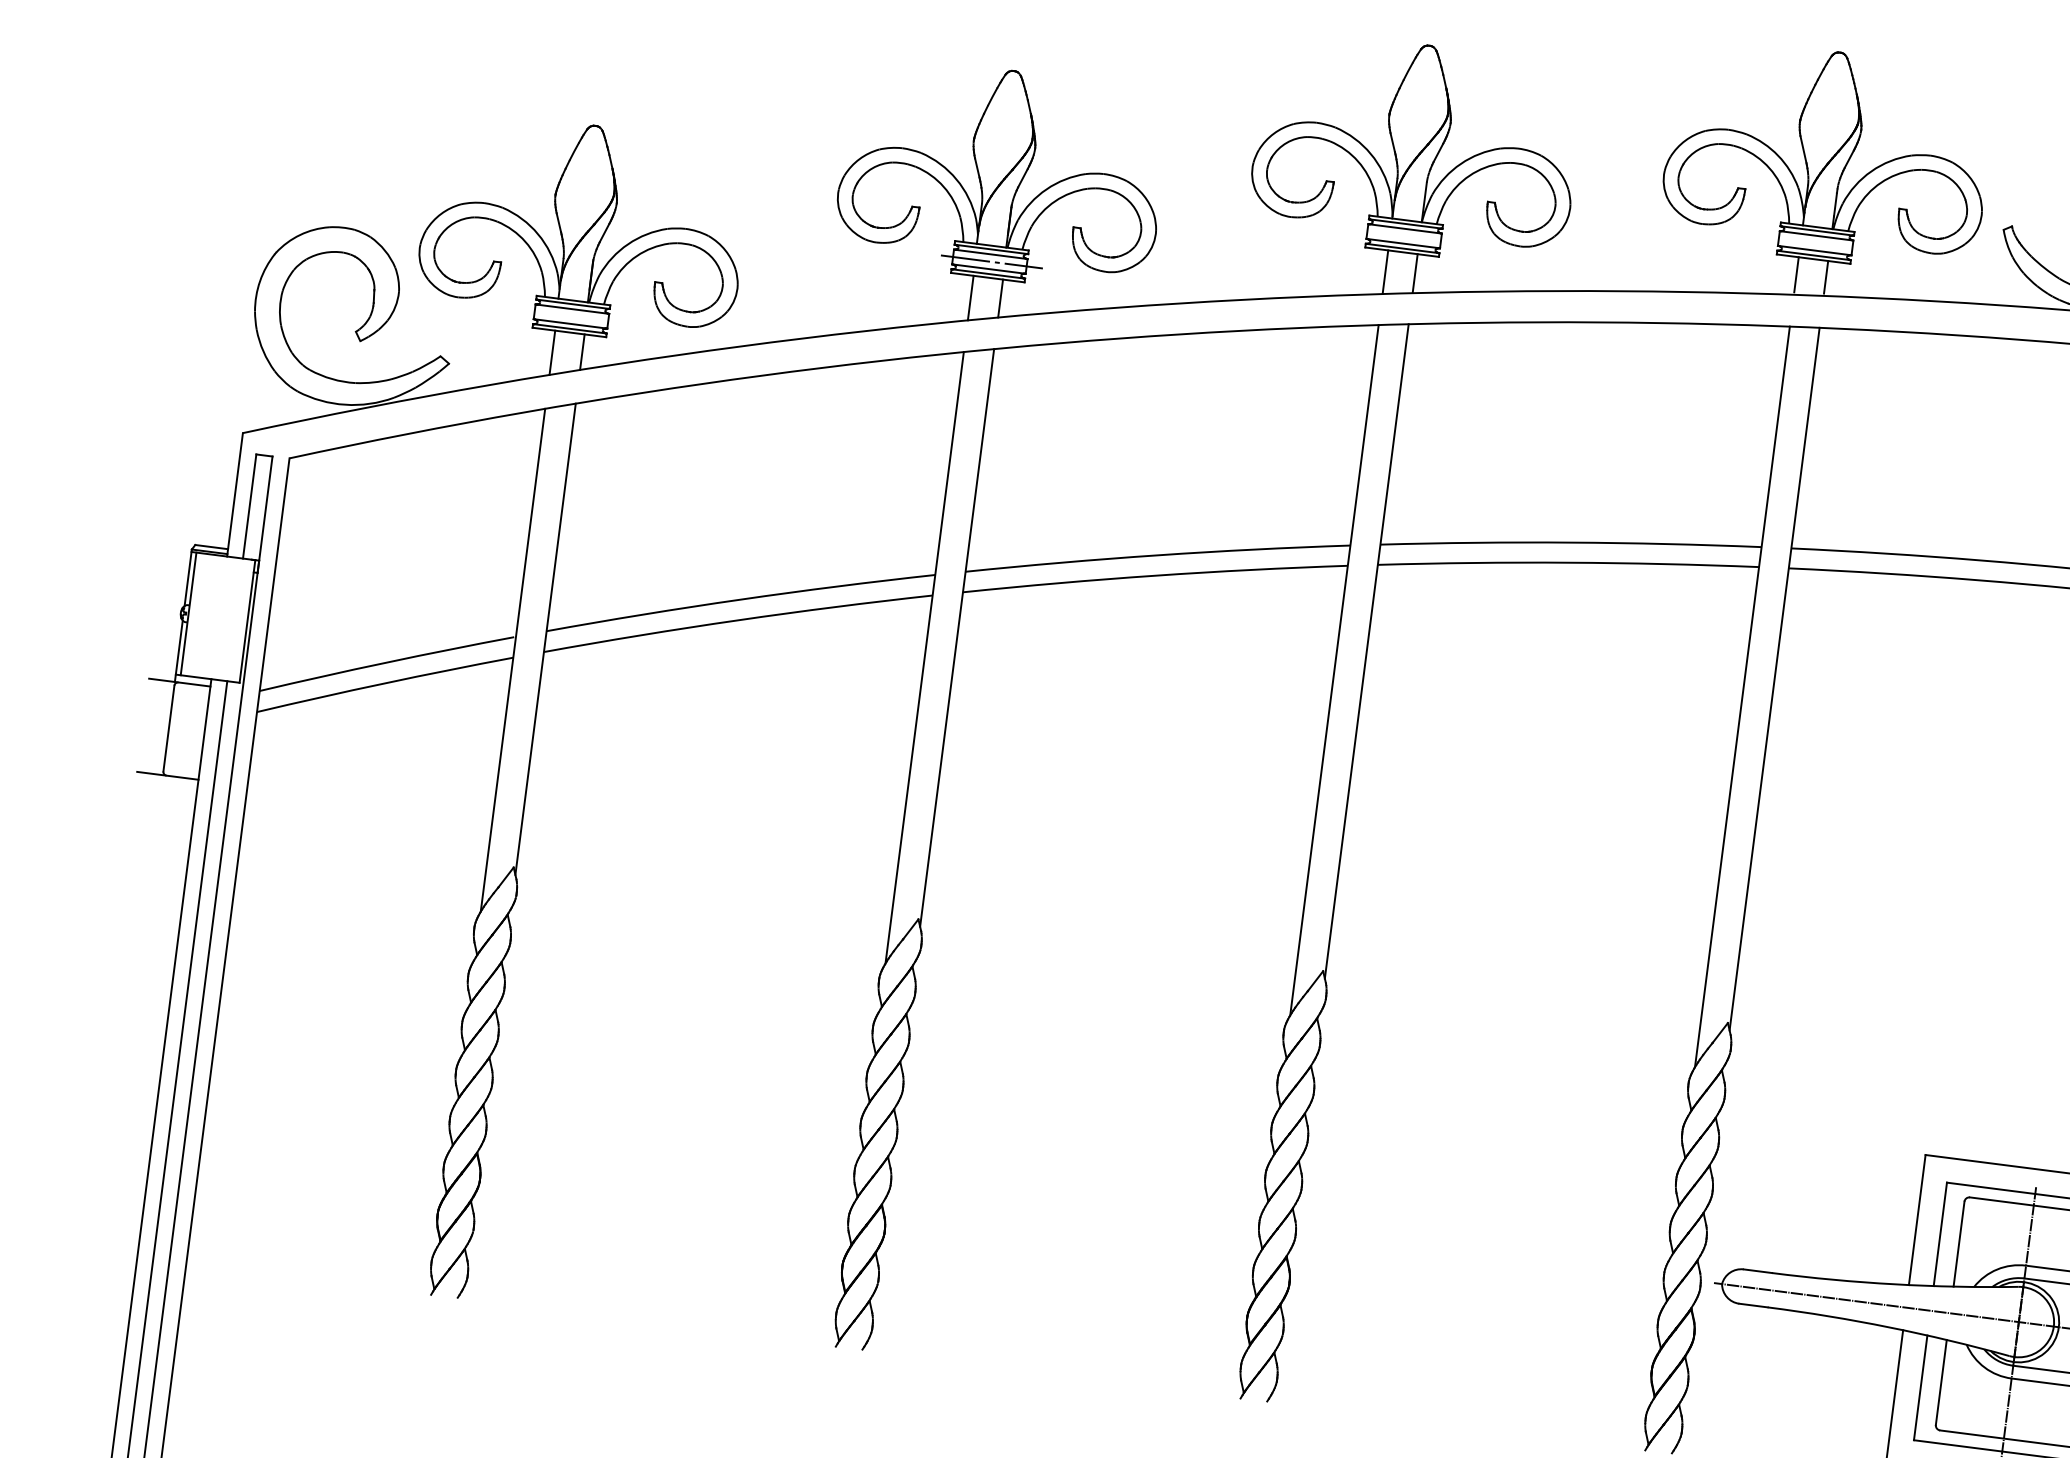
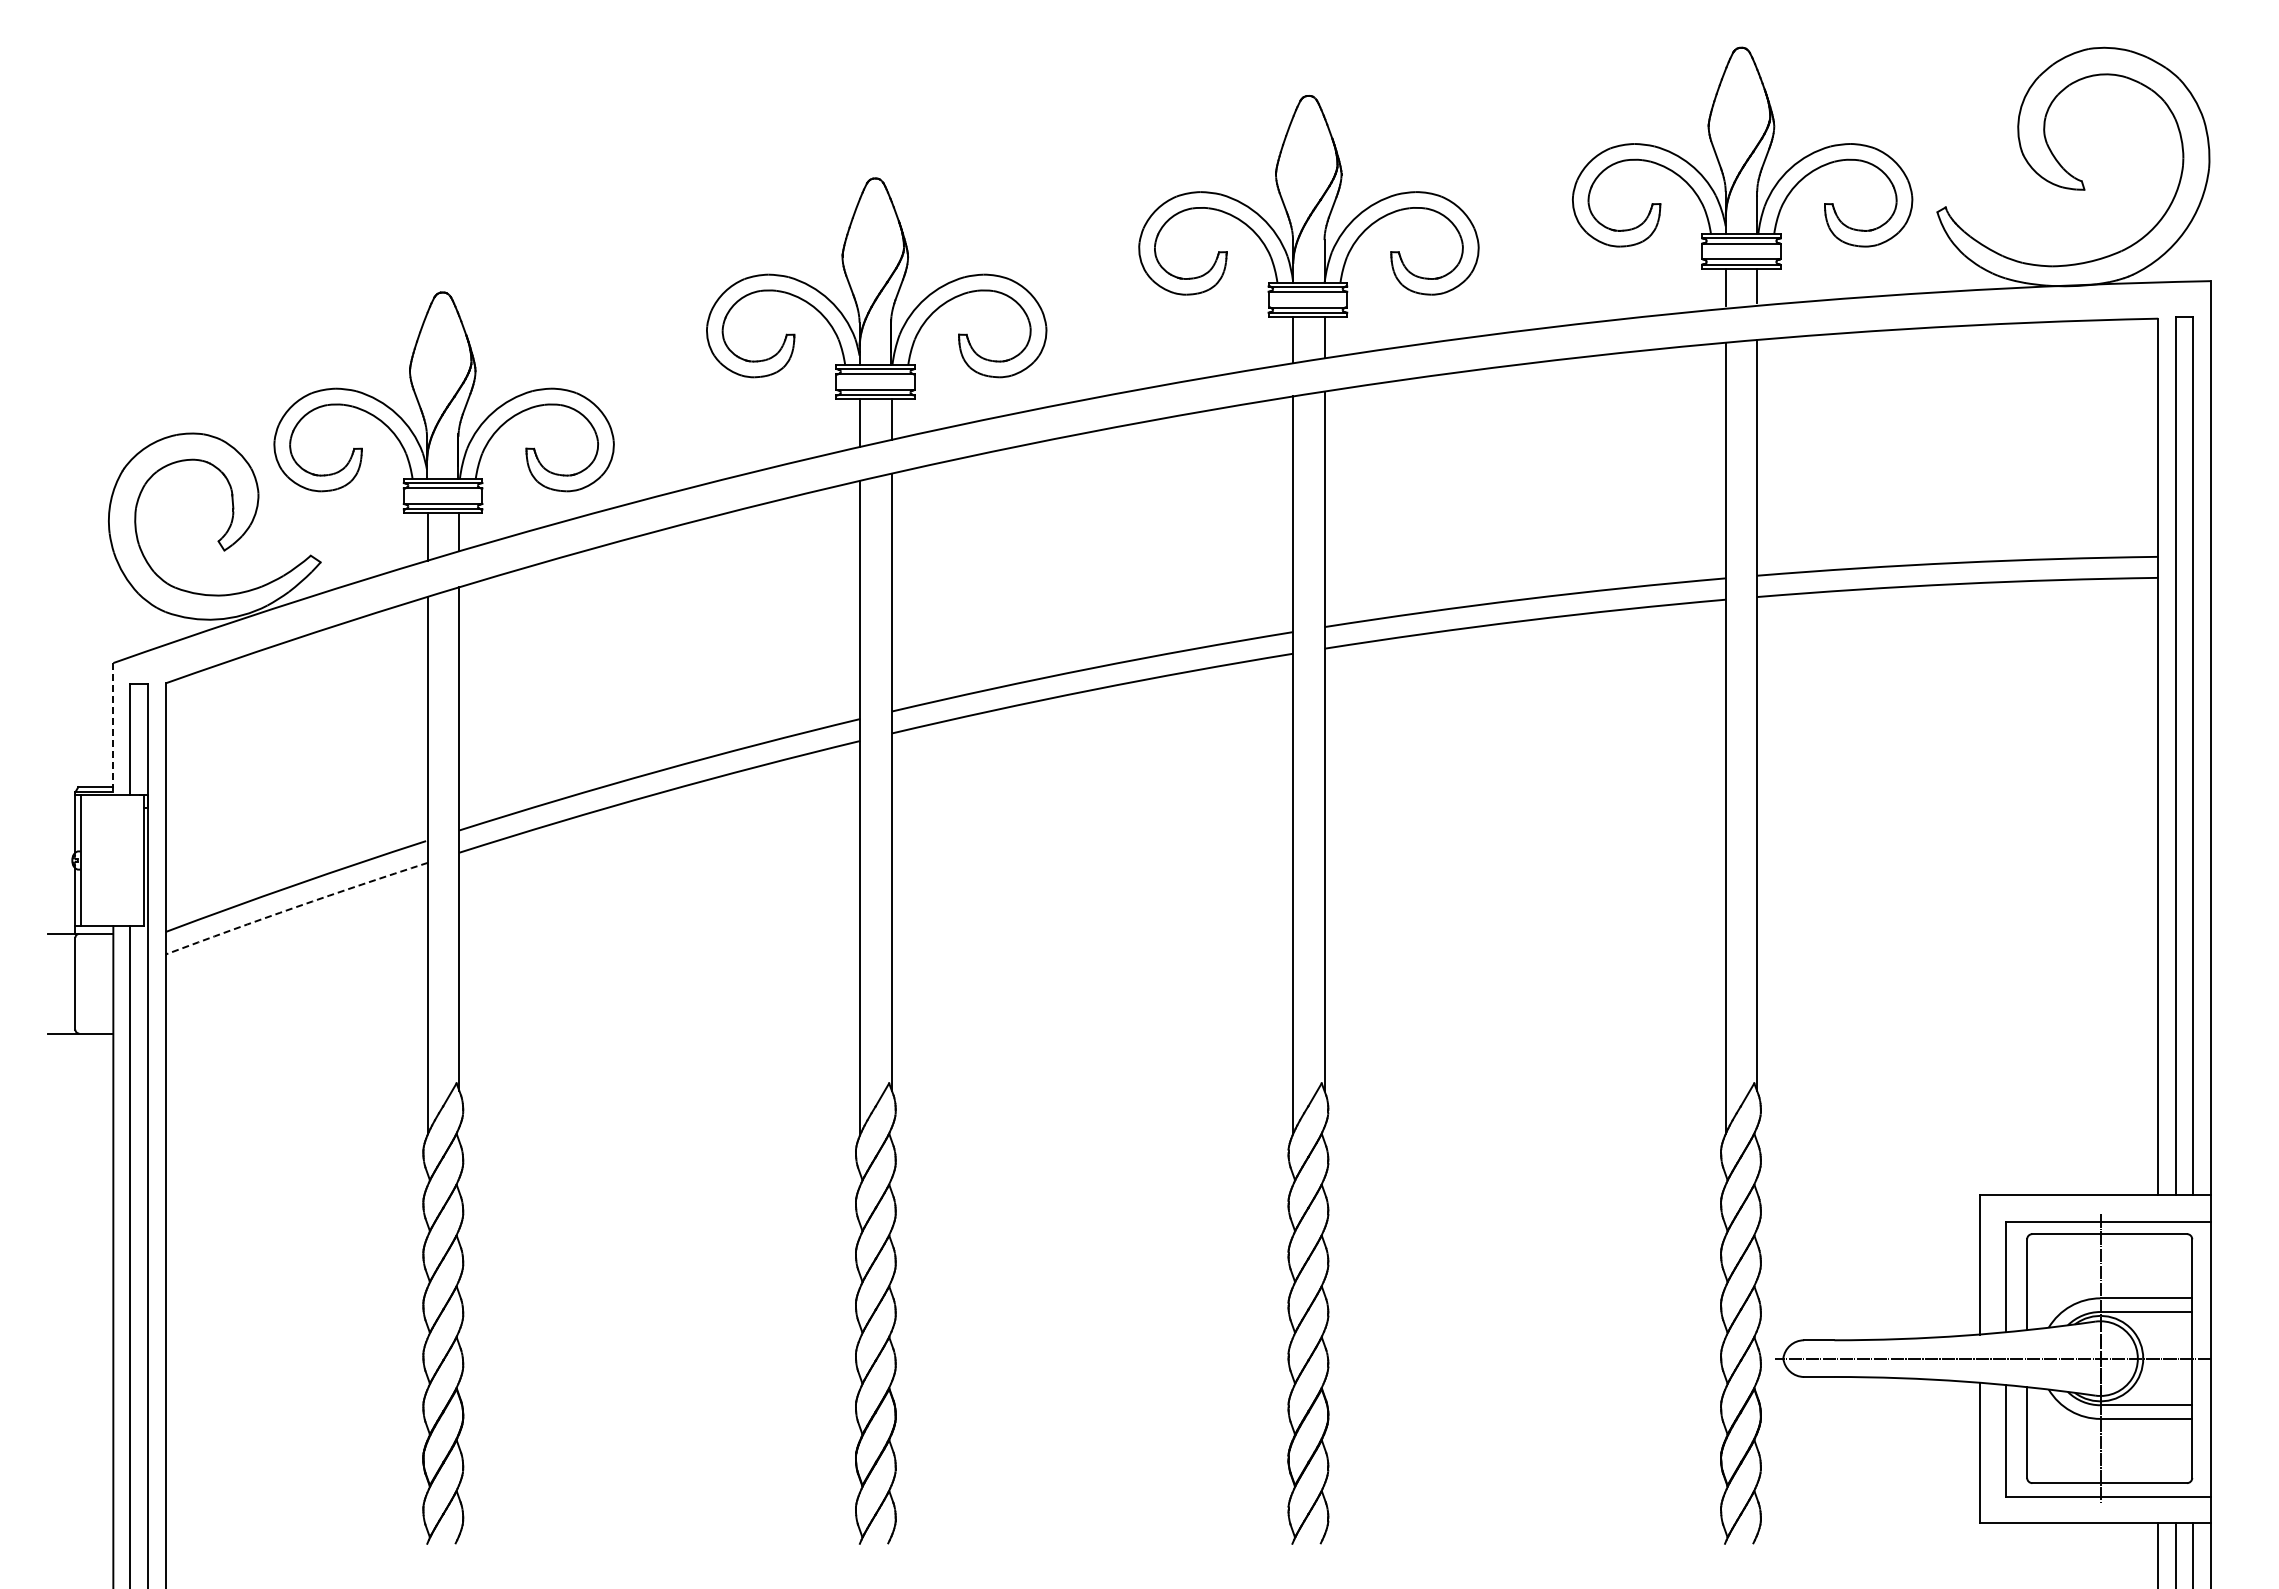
line: (991, 262) -> (877, 382), removed
line: (235, 495) -> (113, 729), solid -> dashed
arc: (384, 683) -> (296, 907), solid -> dashed

